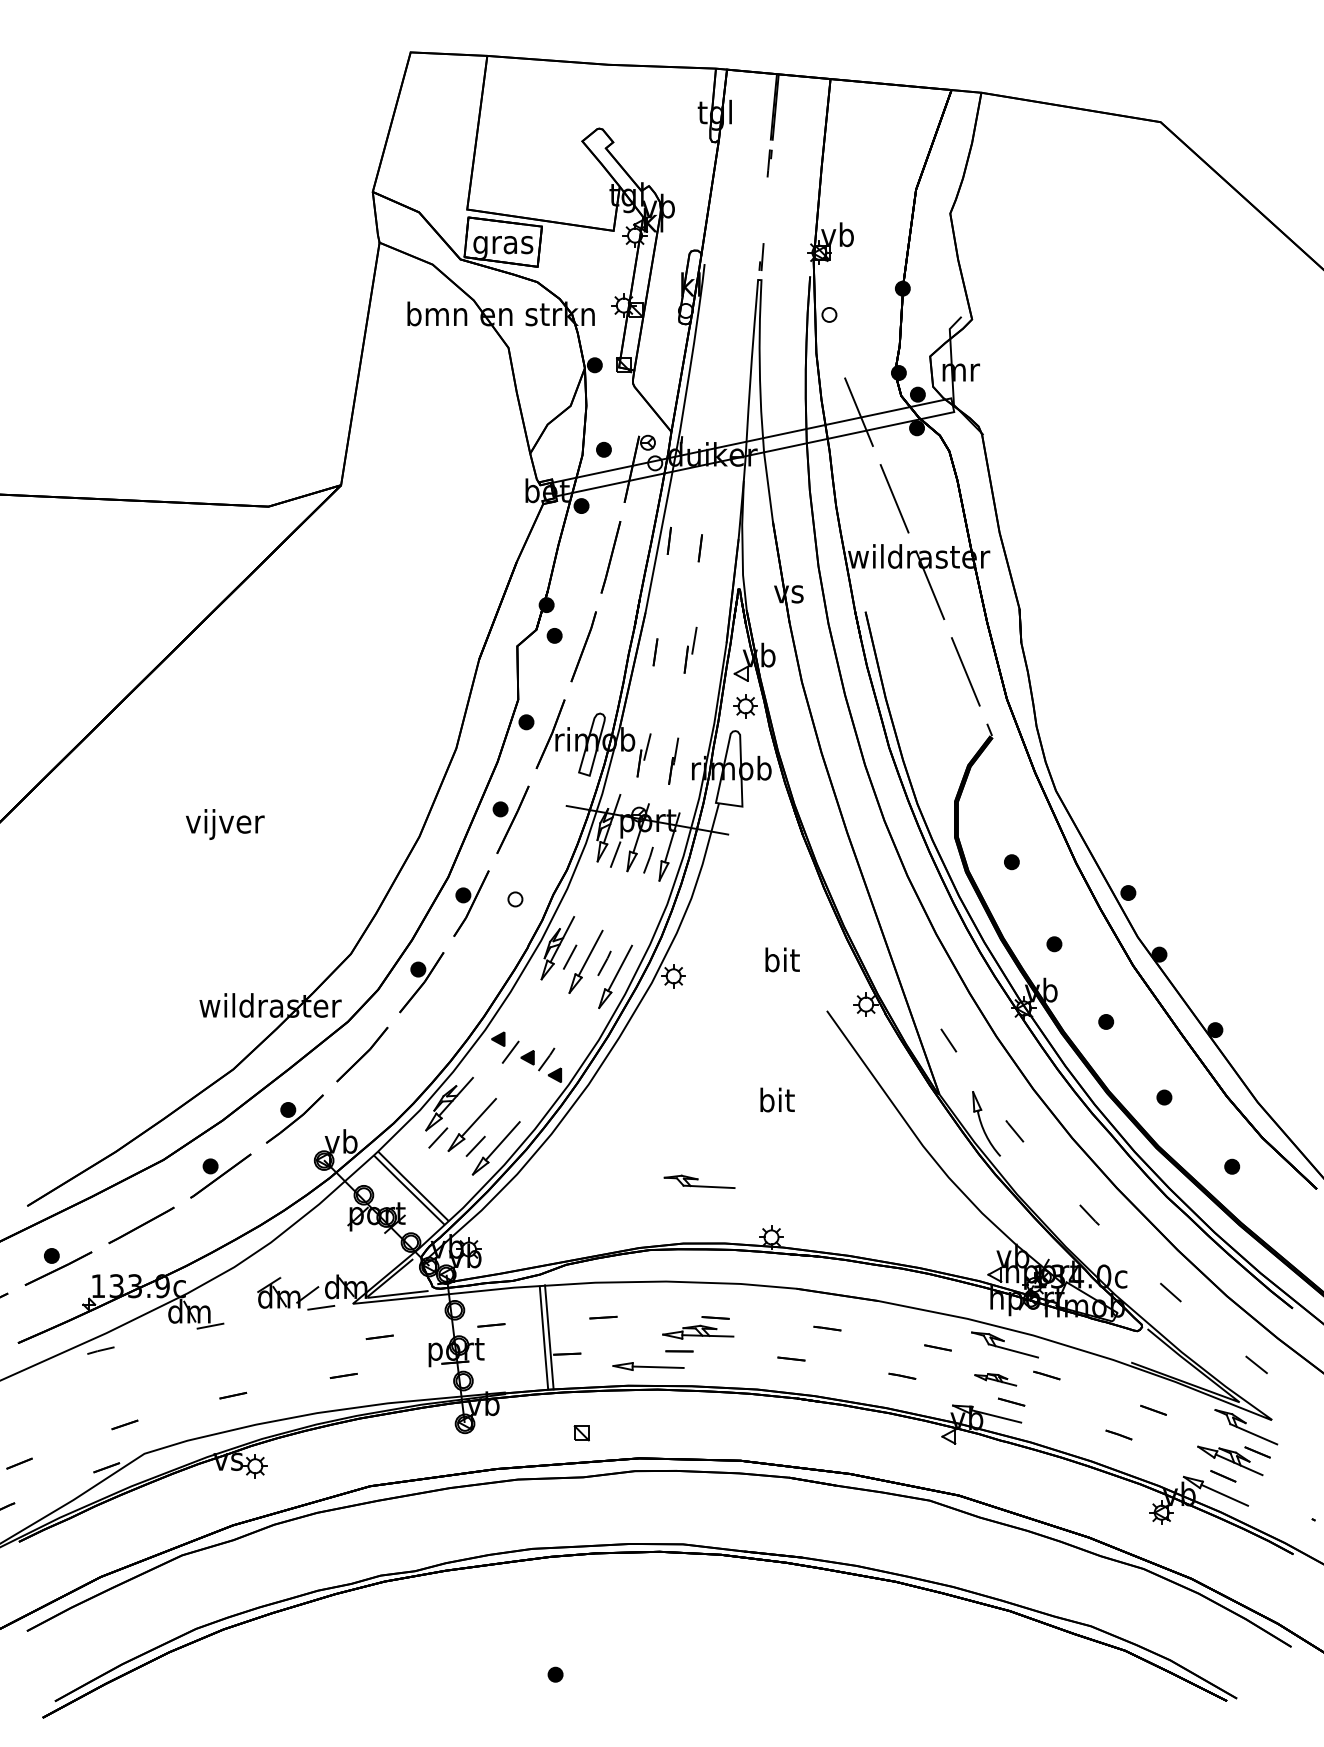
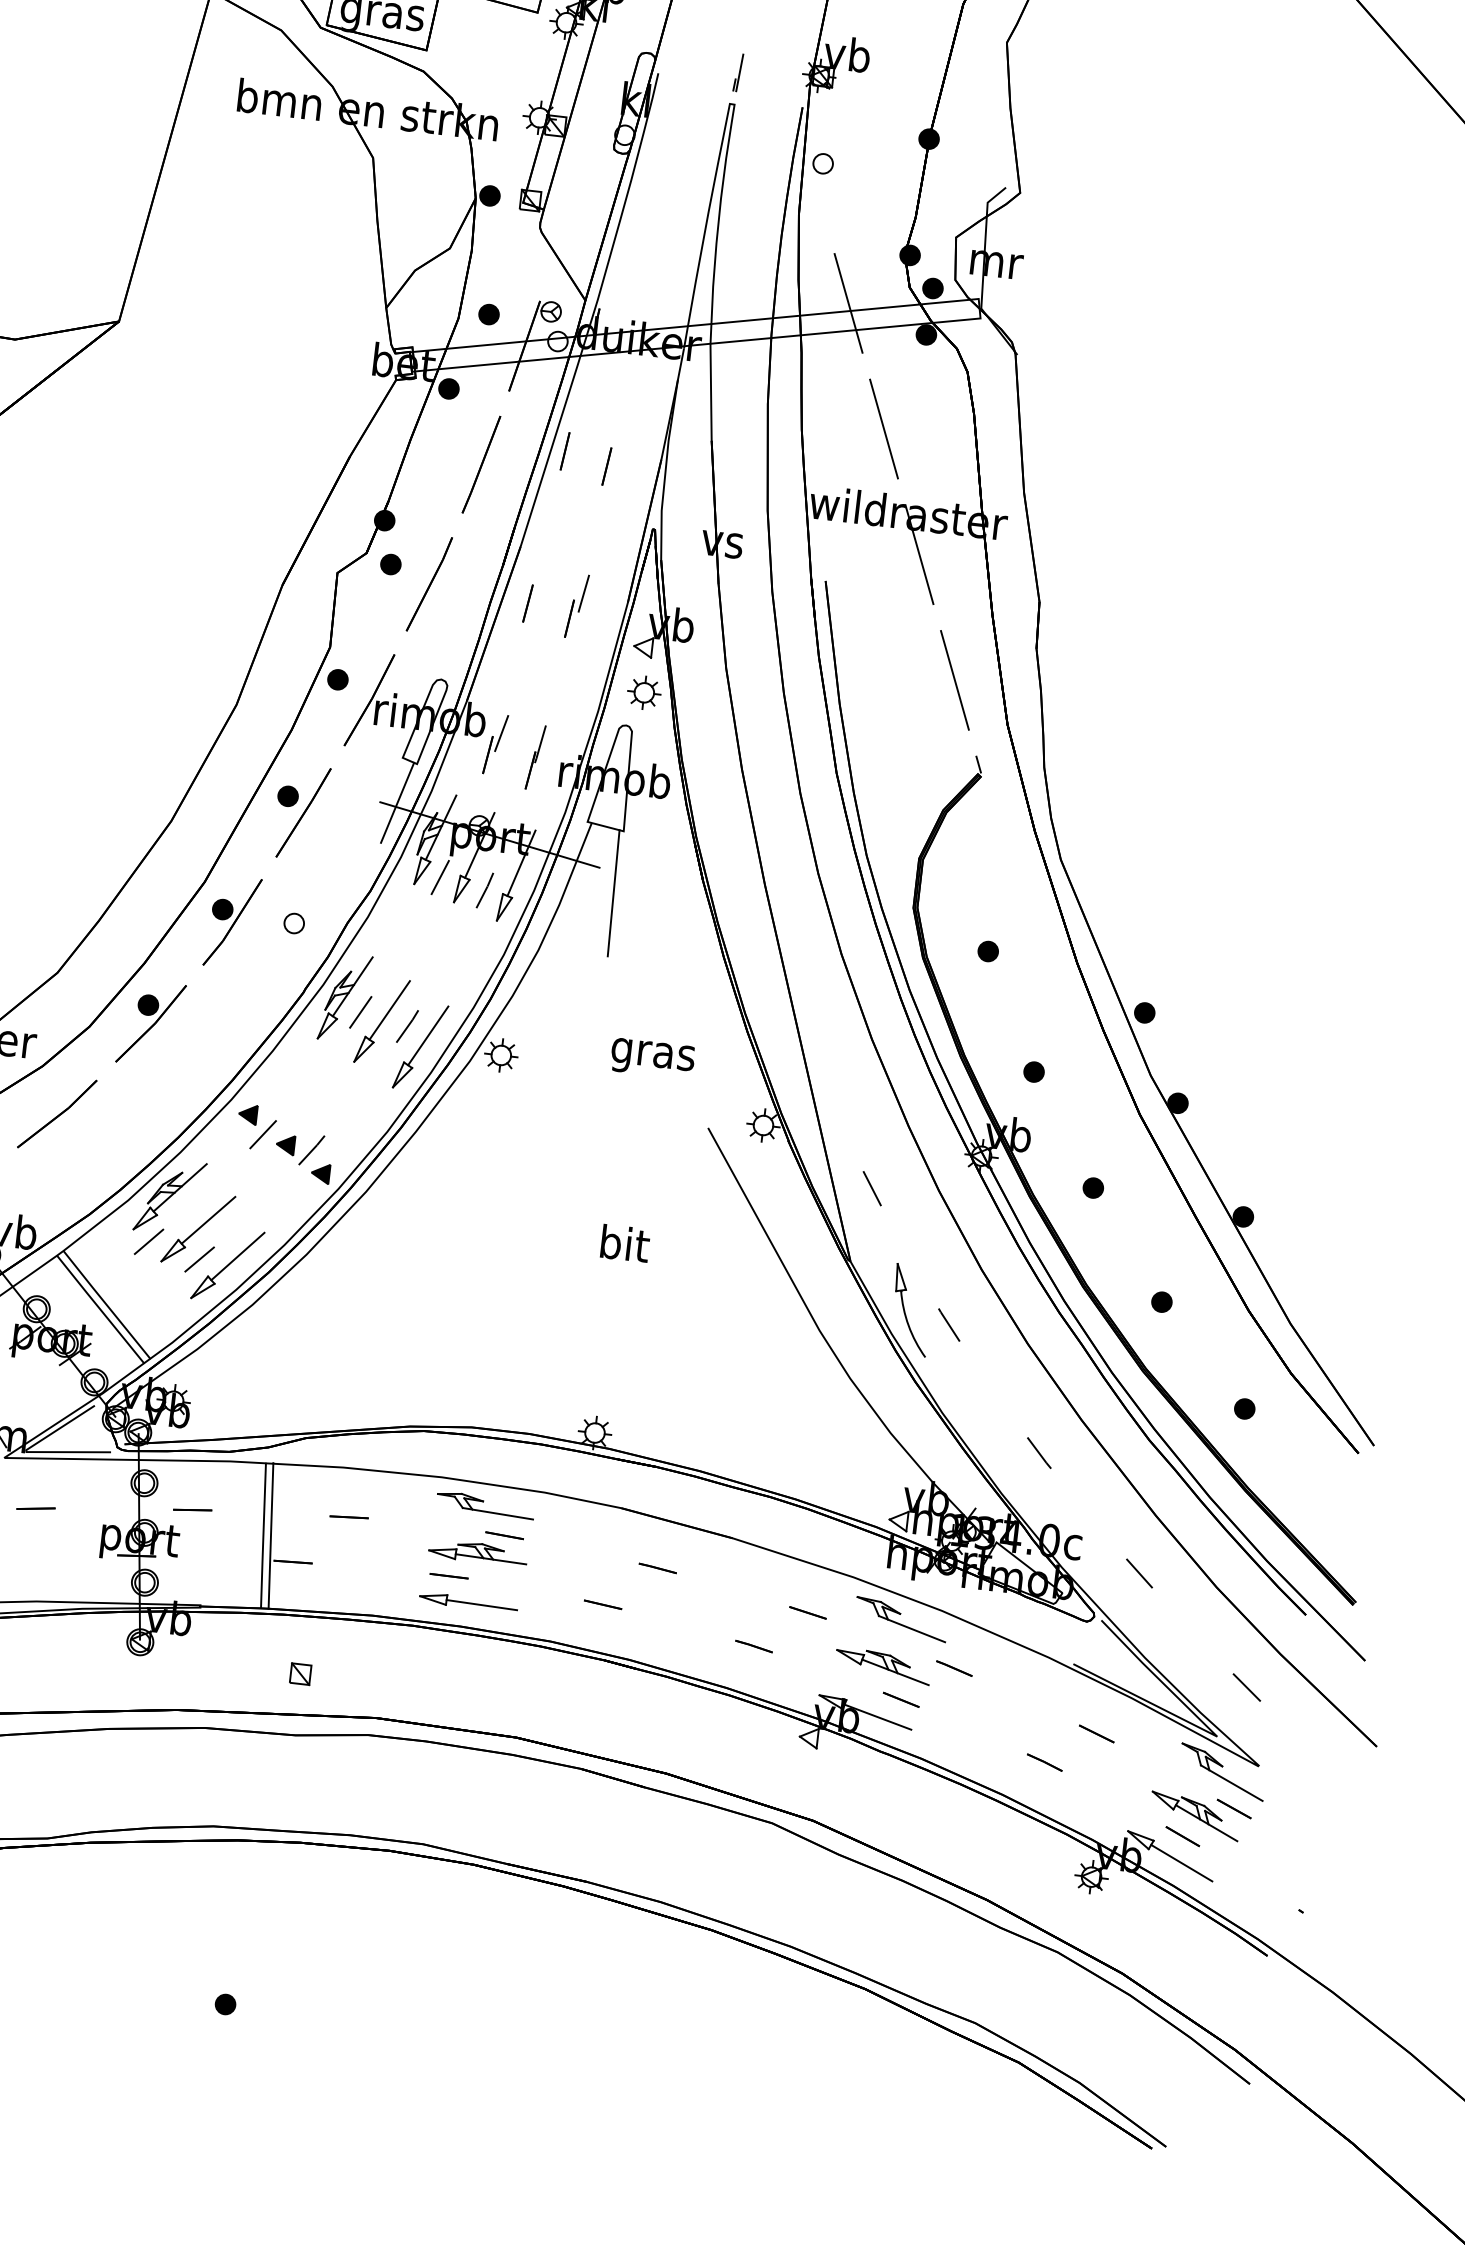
line: (578, 804) -> (396, 802), added
line: (740, 851) -> (613, 893), added
text: (781, 962) -> (652, 1053), bit -> gras
part: (699, 1181) -> (485, 1504), moved
part: (648, 1366) -> (468, 1602), moved
part: (995, 1379) -> (882, 1665), size x1.67

